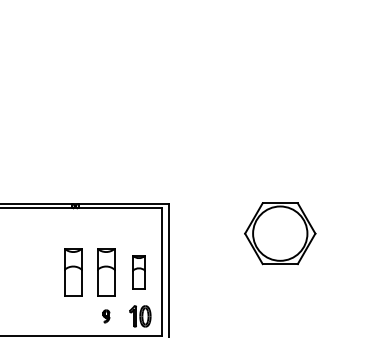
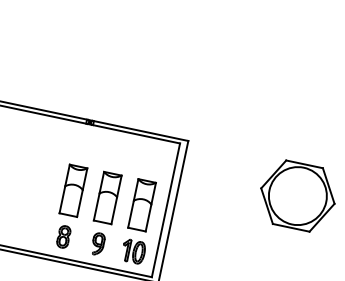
part: (138, 272) -> (141, 205), size x1.43
part: (73, 316) -> (63, 237), added
part: (106, 316) -> (98, 244), size x1.67

